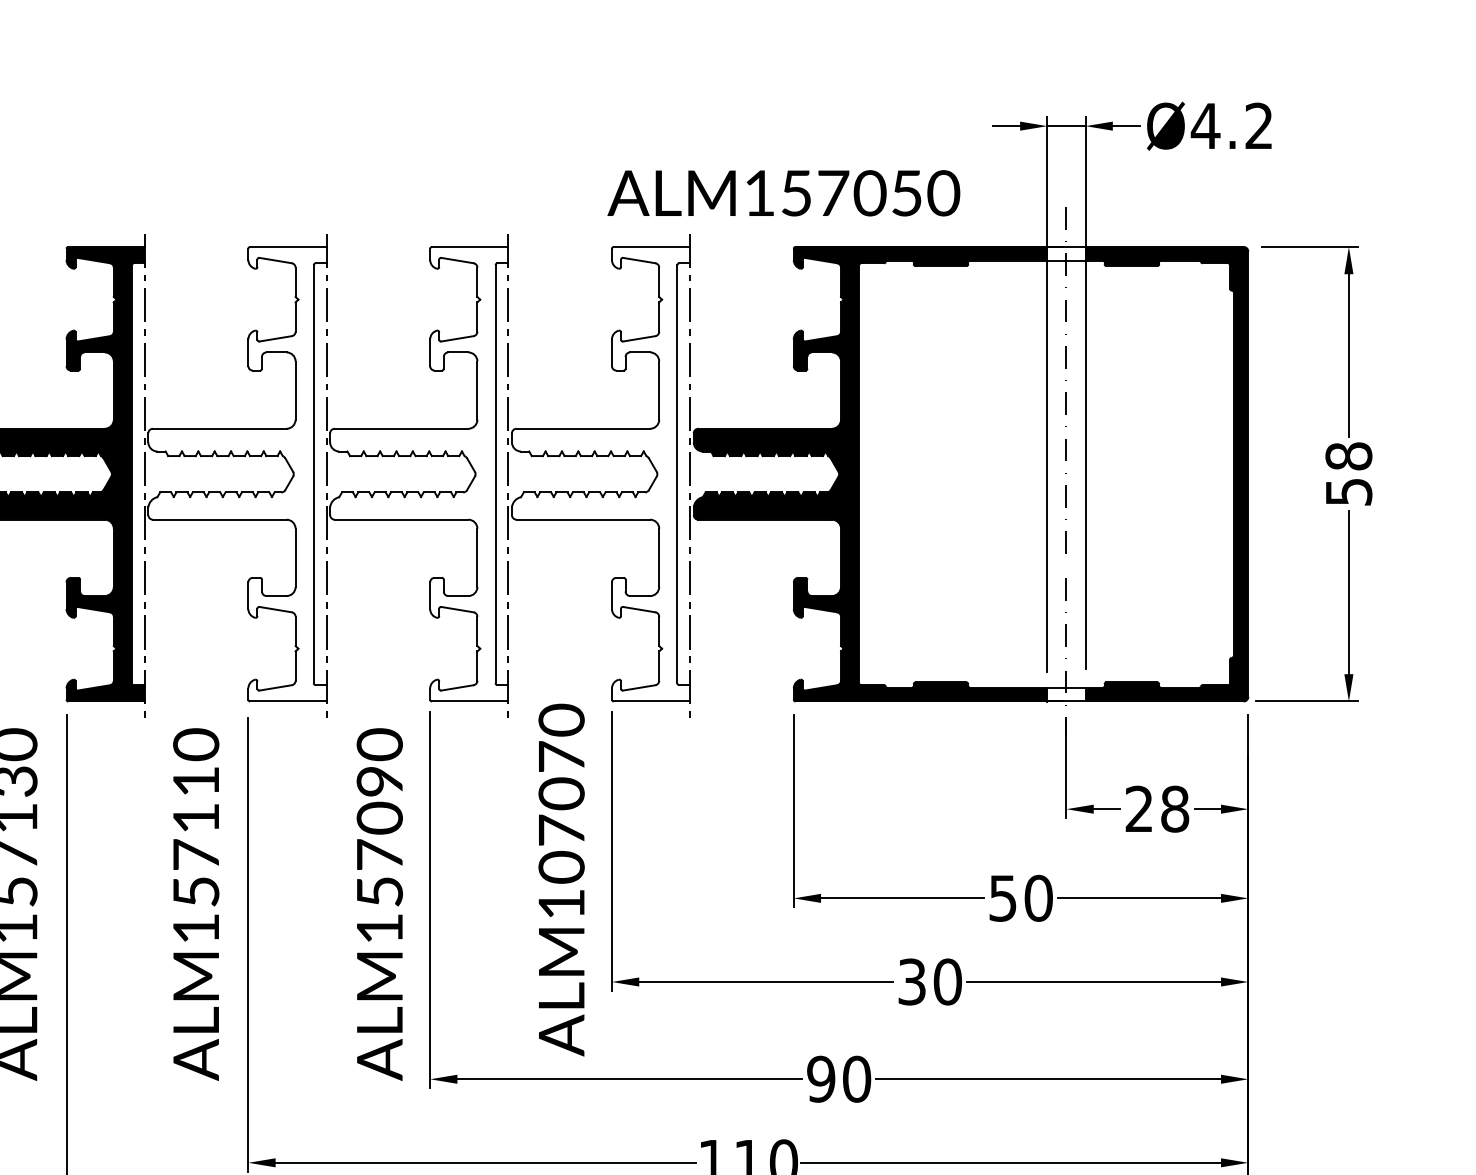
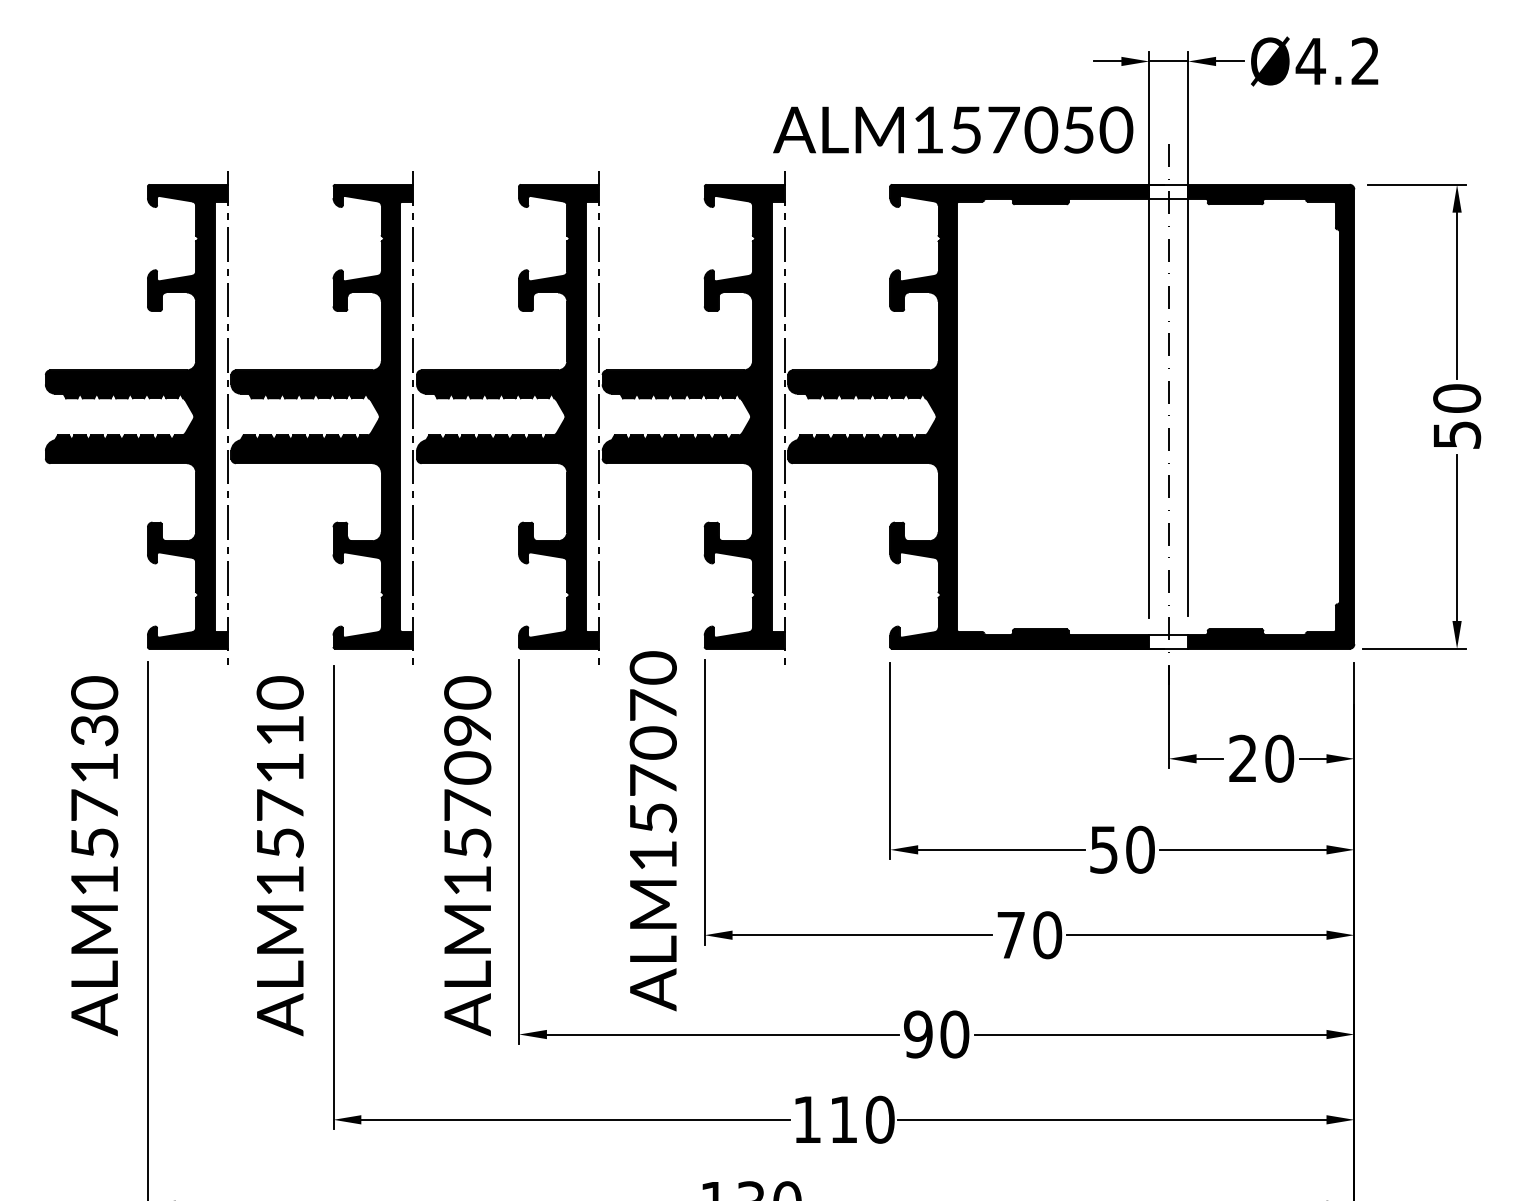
text: (784, 192) -> (953, 129), moved
text: (1348, 456) -> (1456, 398), 58 -> 50
fill: (237, 473) -> (322, 416), added
fill: (418, 473) -> (507, 416), added
fill: (600, 473) -> (693, 416), added
text: (1174, 808) -> (1279, 758), 28 -> 20
text: (560, 866) -> (652, 817), ALM107070 -> ALM157070
text: (911, 982) -> (1010, 935), 30 -> 70

